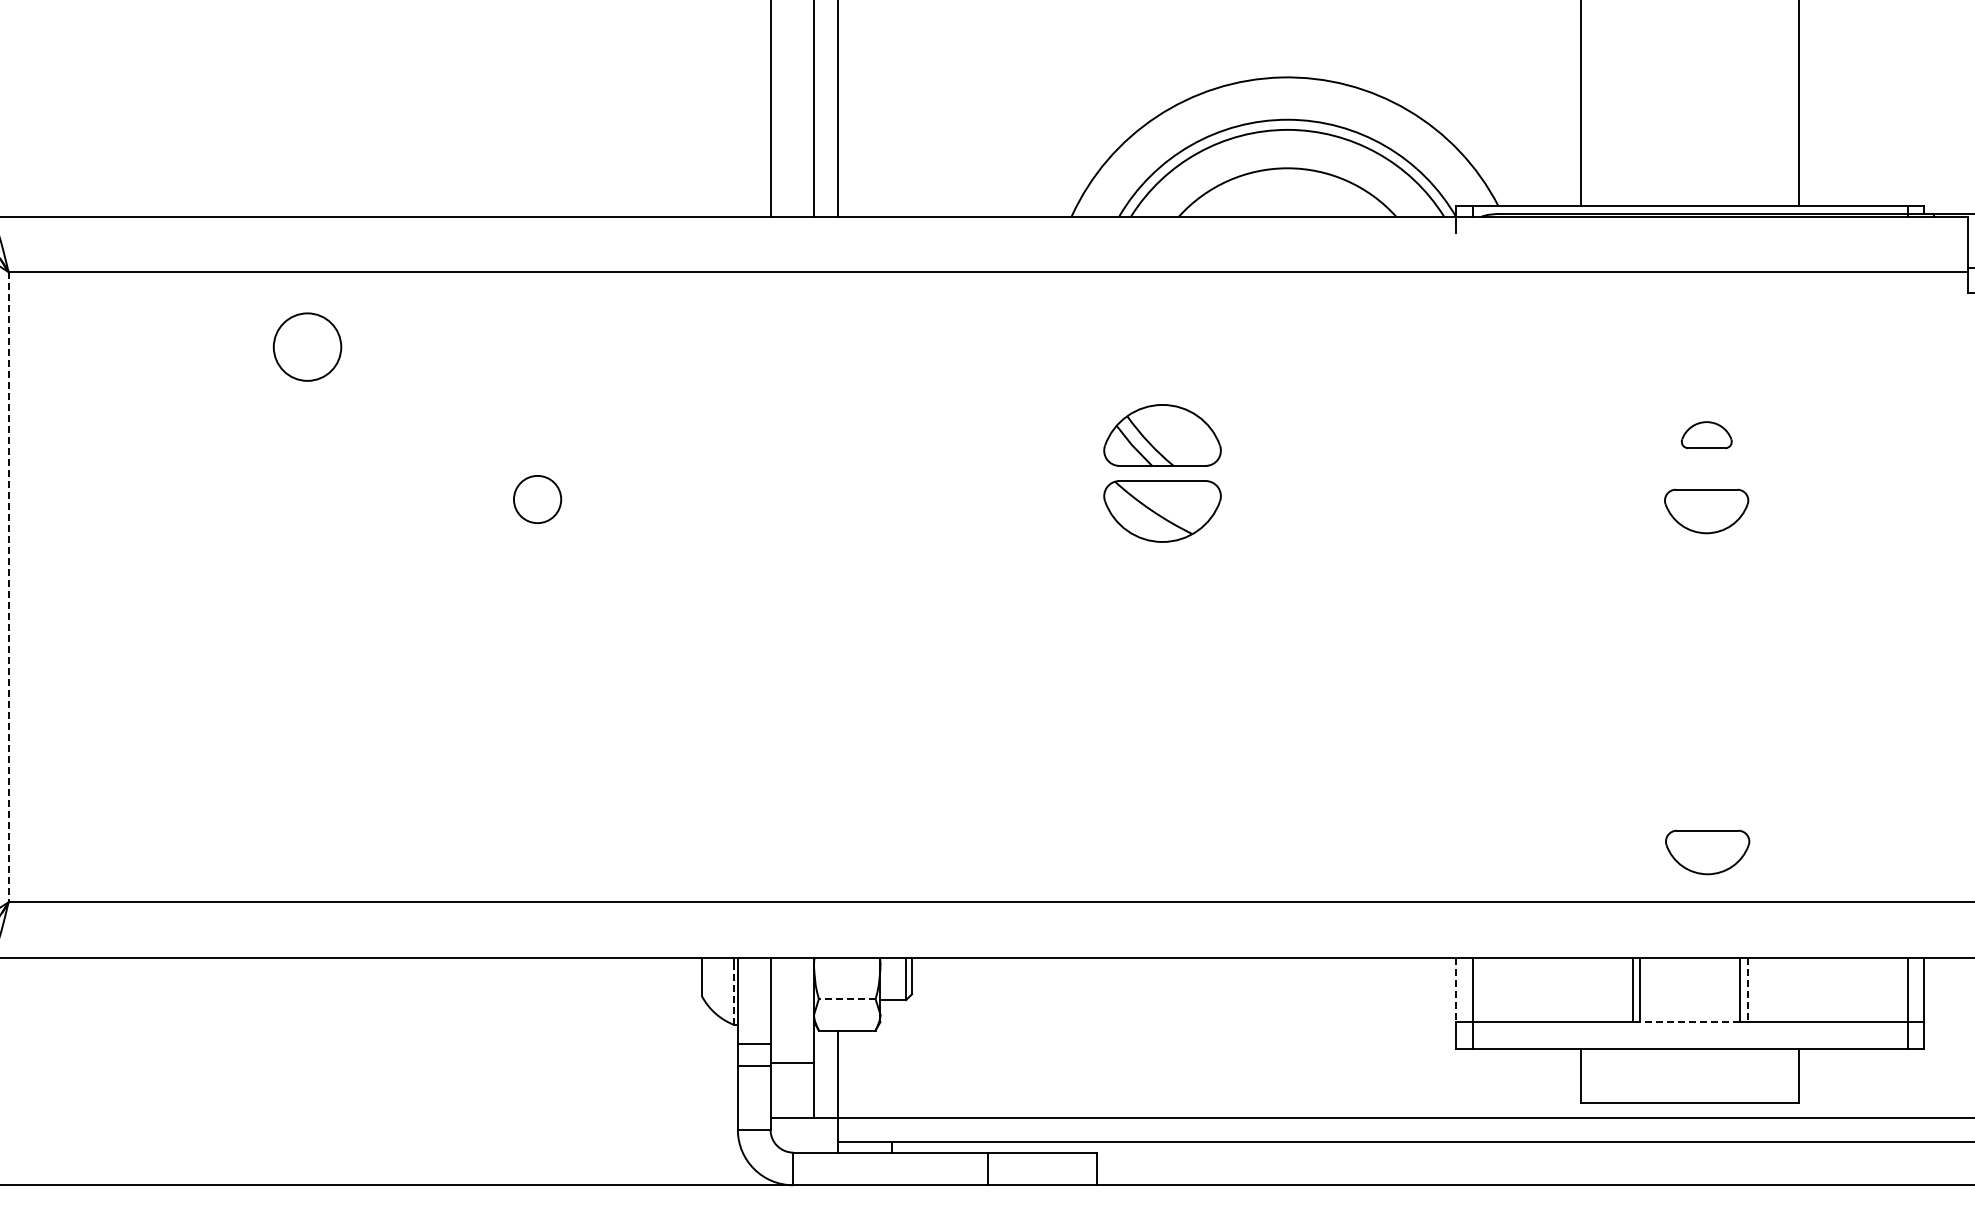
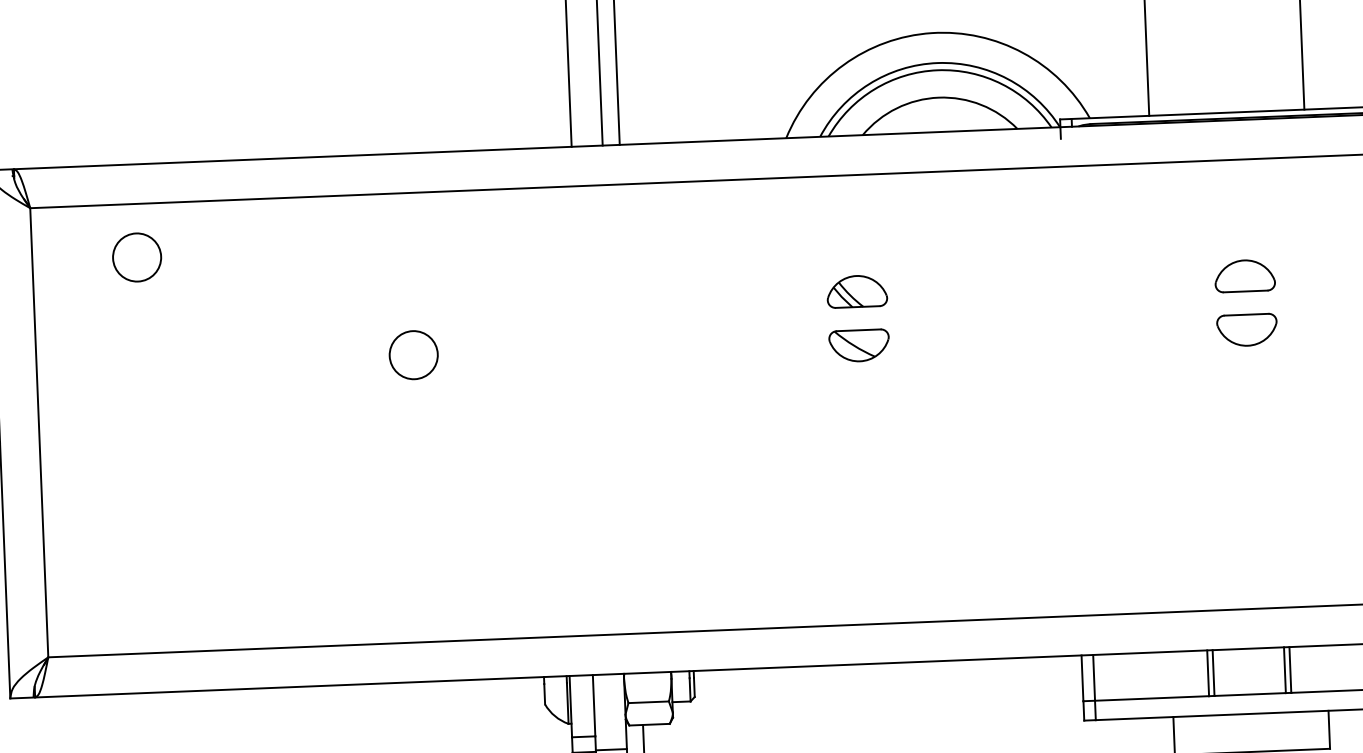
circle: (307, 346) -> (137, 257), moved
part: (1161, 434) -> (856, 290), size x0.71
part: (1706, 434) -> (1244, 275), size x1.67
circle: (537, 499) -> (413, 355), size x1.43
part: (1161, 511) -> (858, 345), size x0.71
line: (8, 587) -> (39, 433), dashed -> solid
part: (1707, 852) -> (1257, 573), removed
line: (1456, 990) -> (1082, 678), dashed -> solid
line: (1748, 990) -> (1290, 670), dashed -> solid
line: (733, 996) -> (567, 703), dashed -> solid
line: (846, 999) -> (648, 702), dashed -> solid
line: (1689, 1022) -> (1249, 694), dashed -> solid

